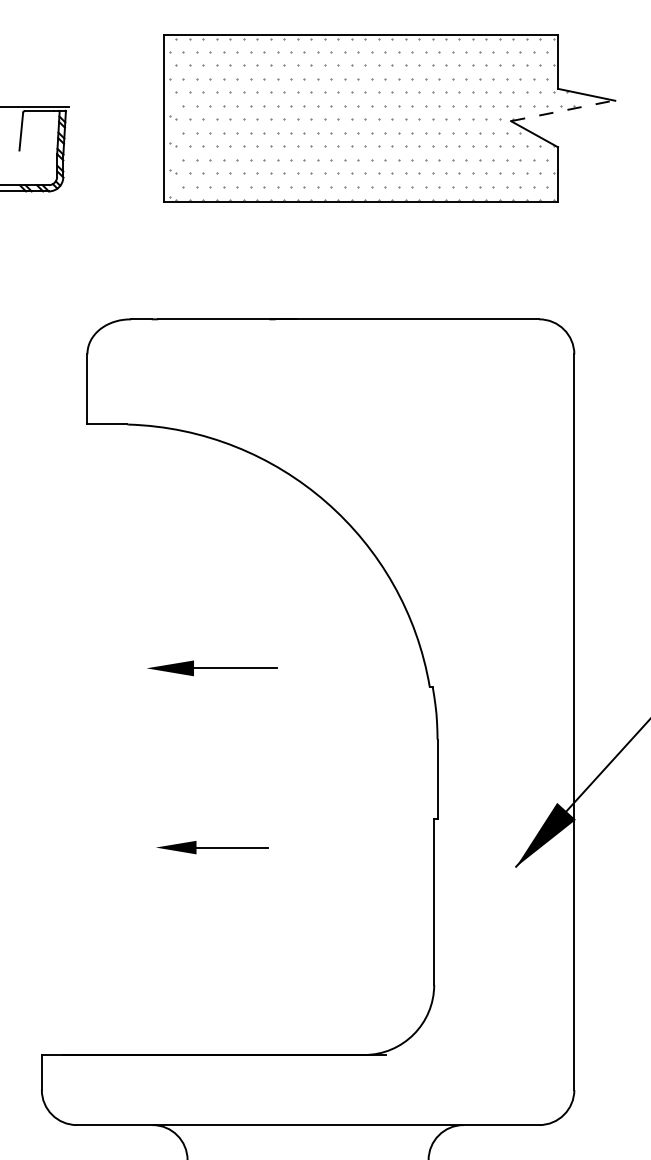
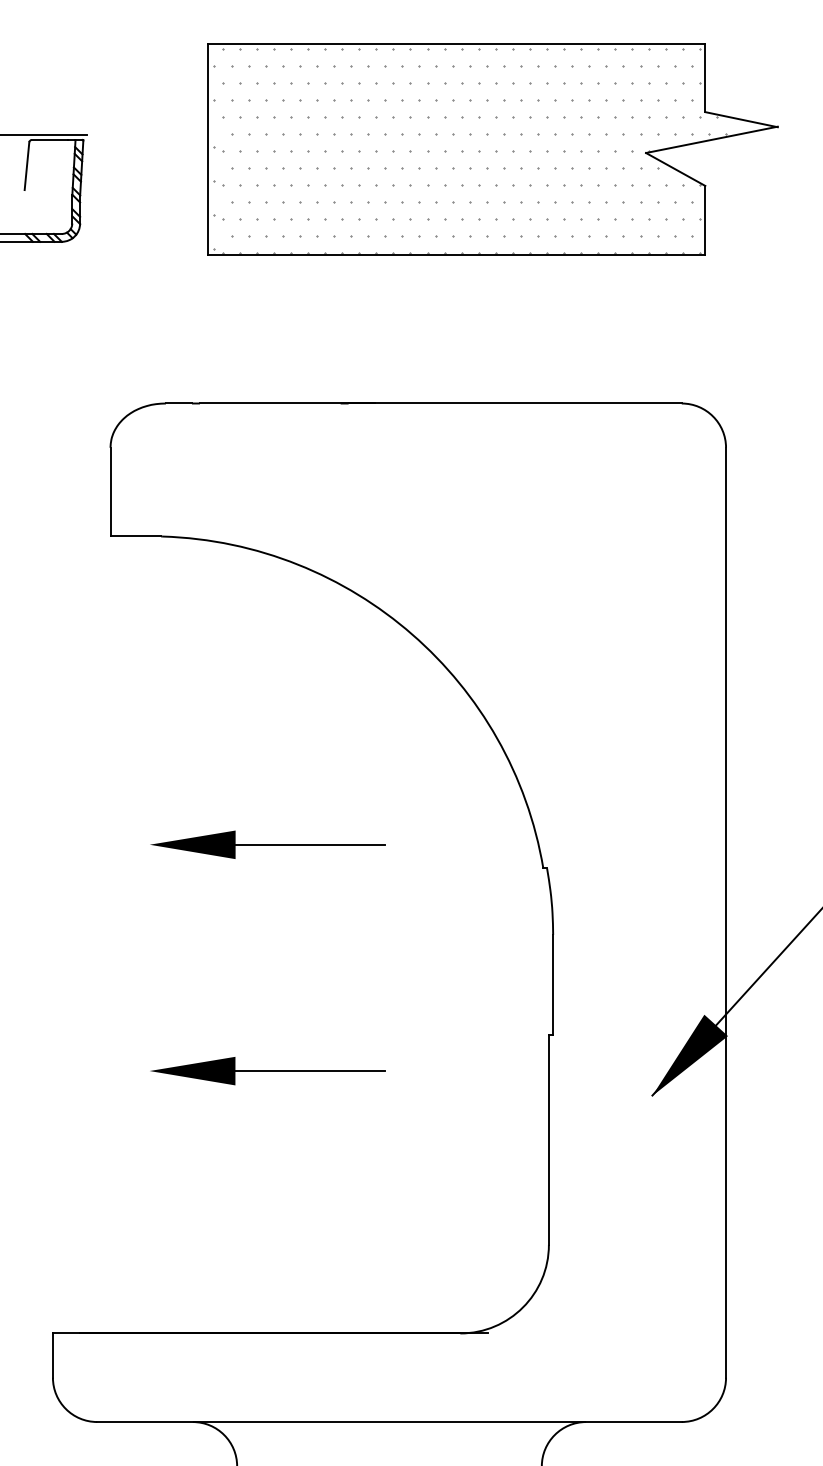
line: (563, 110) -> (712, 139), dashed -> solid
part: (211, 668) -> (267, 844), size x1.43
part: (211, 847) -> (267, 1071), size x1.67

